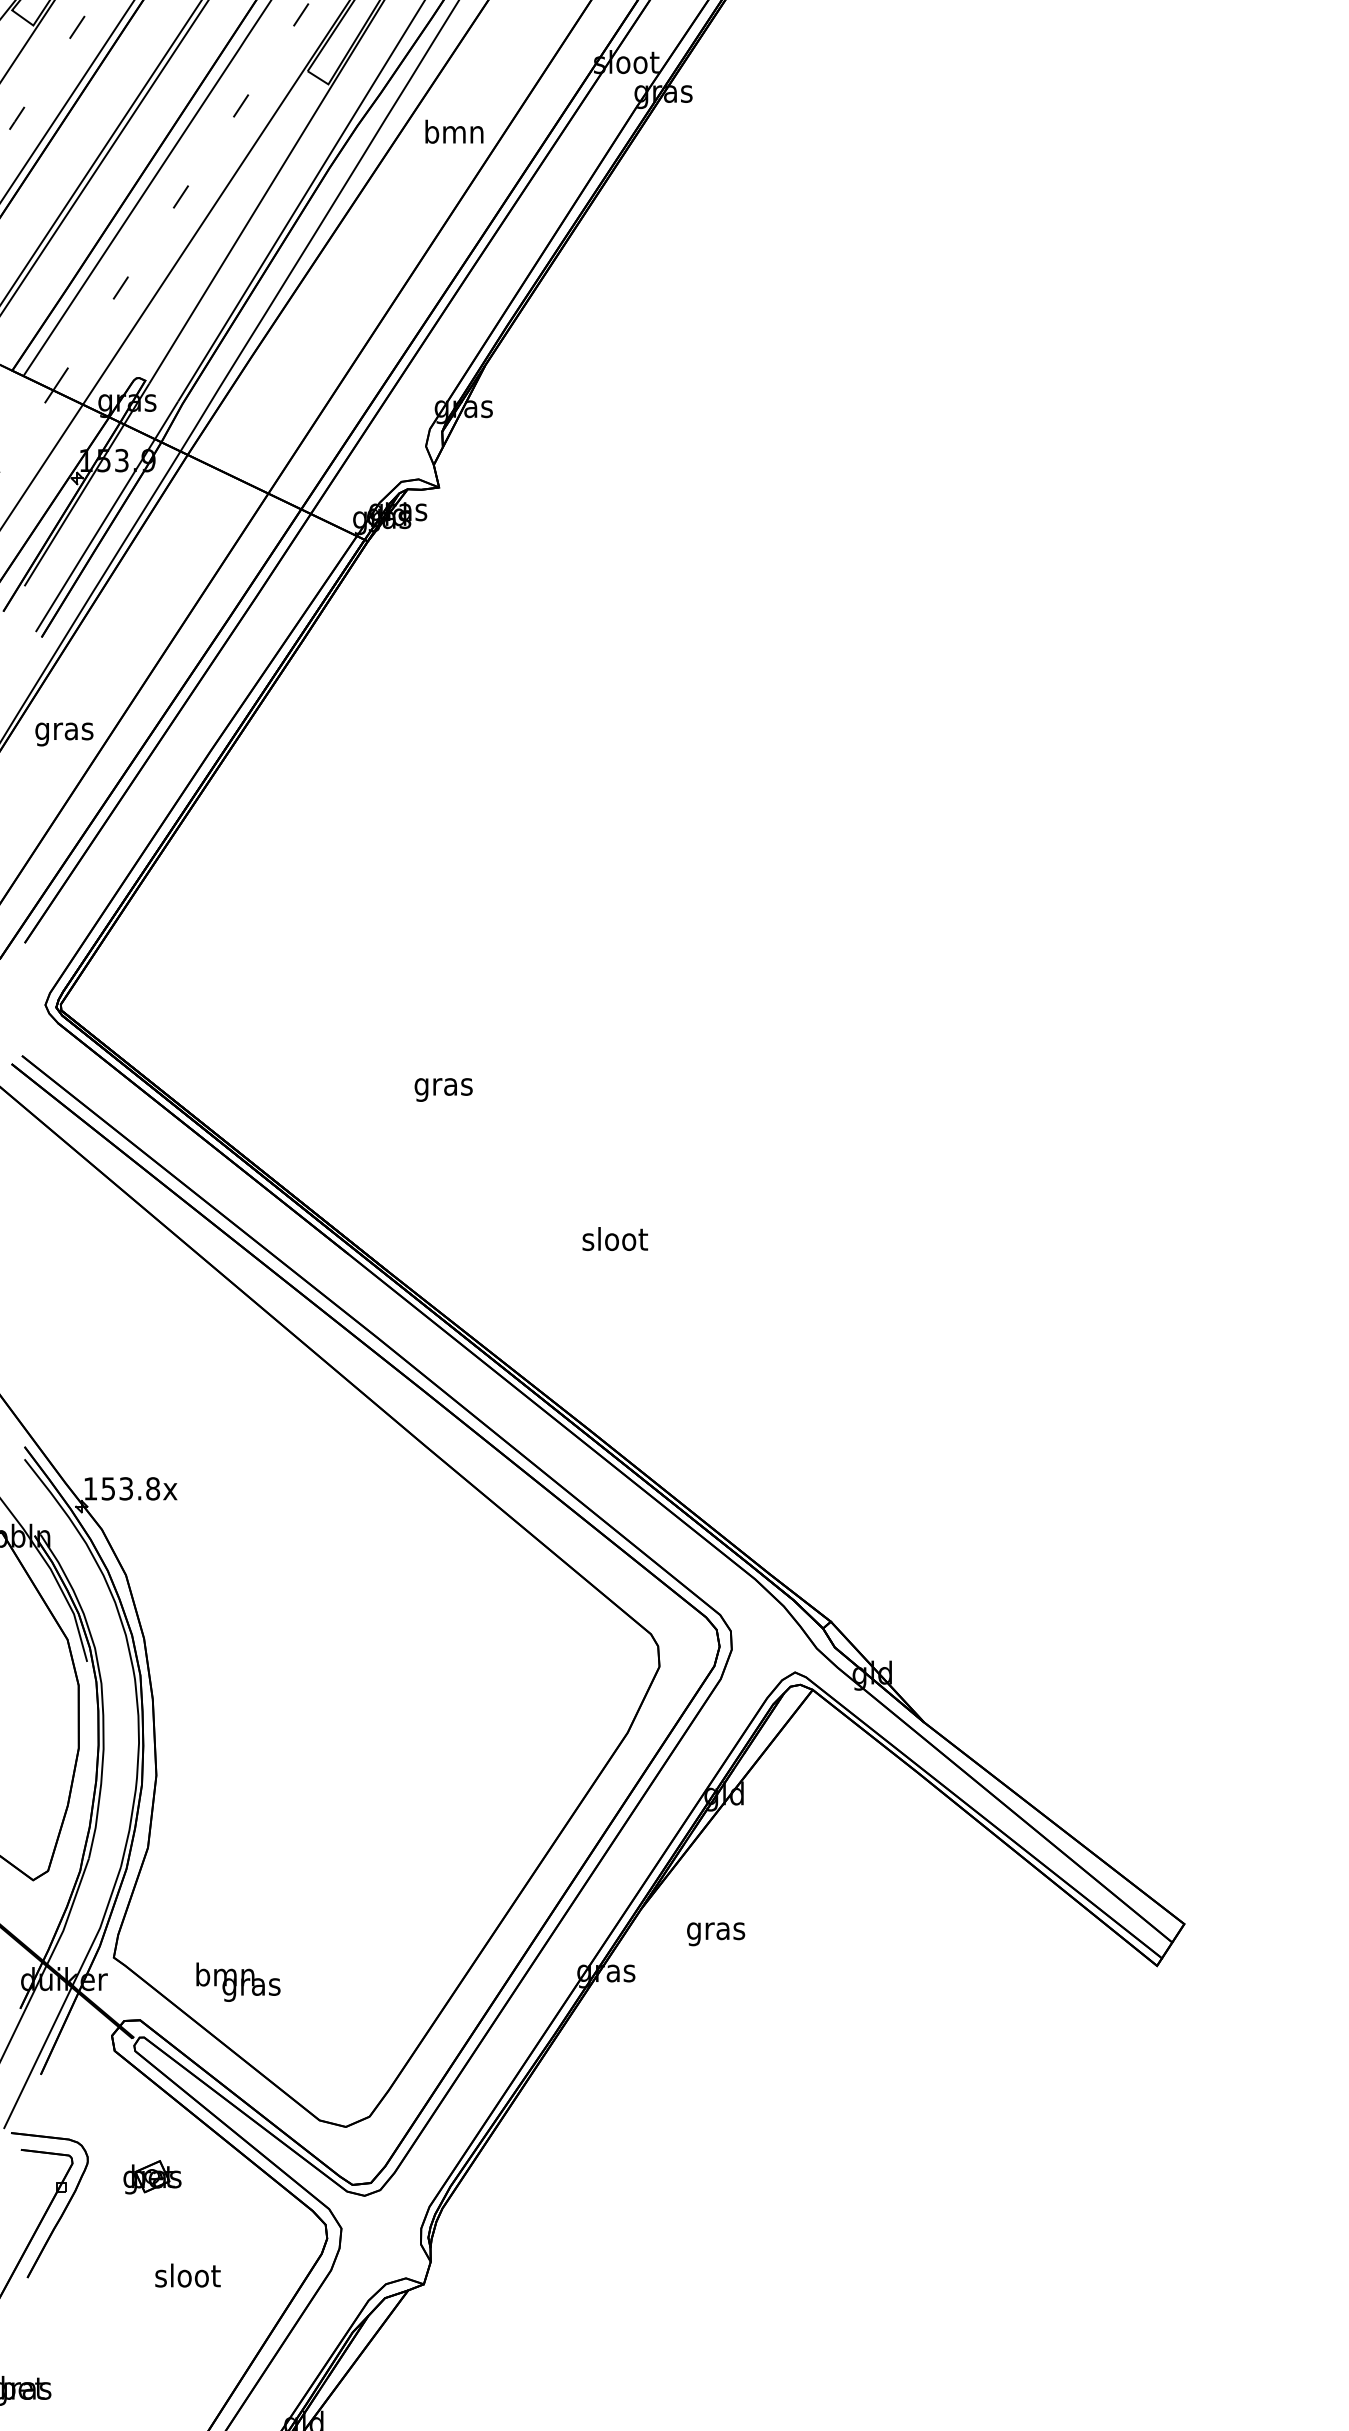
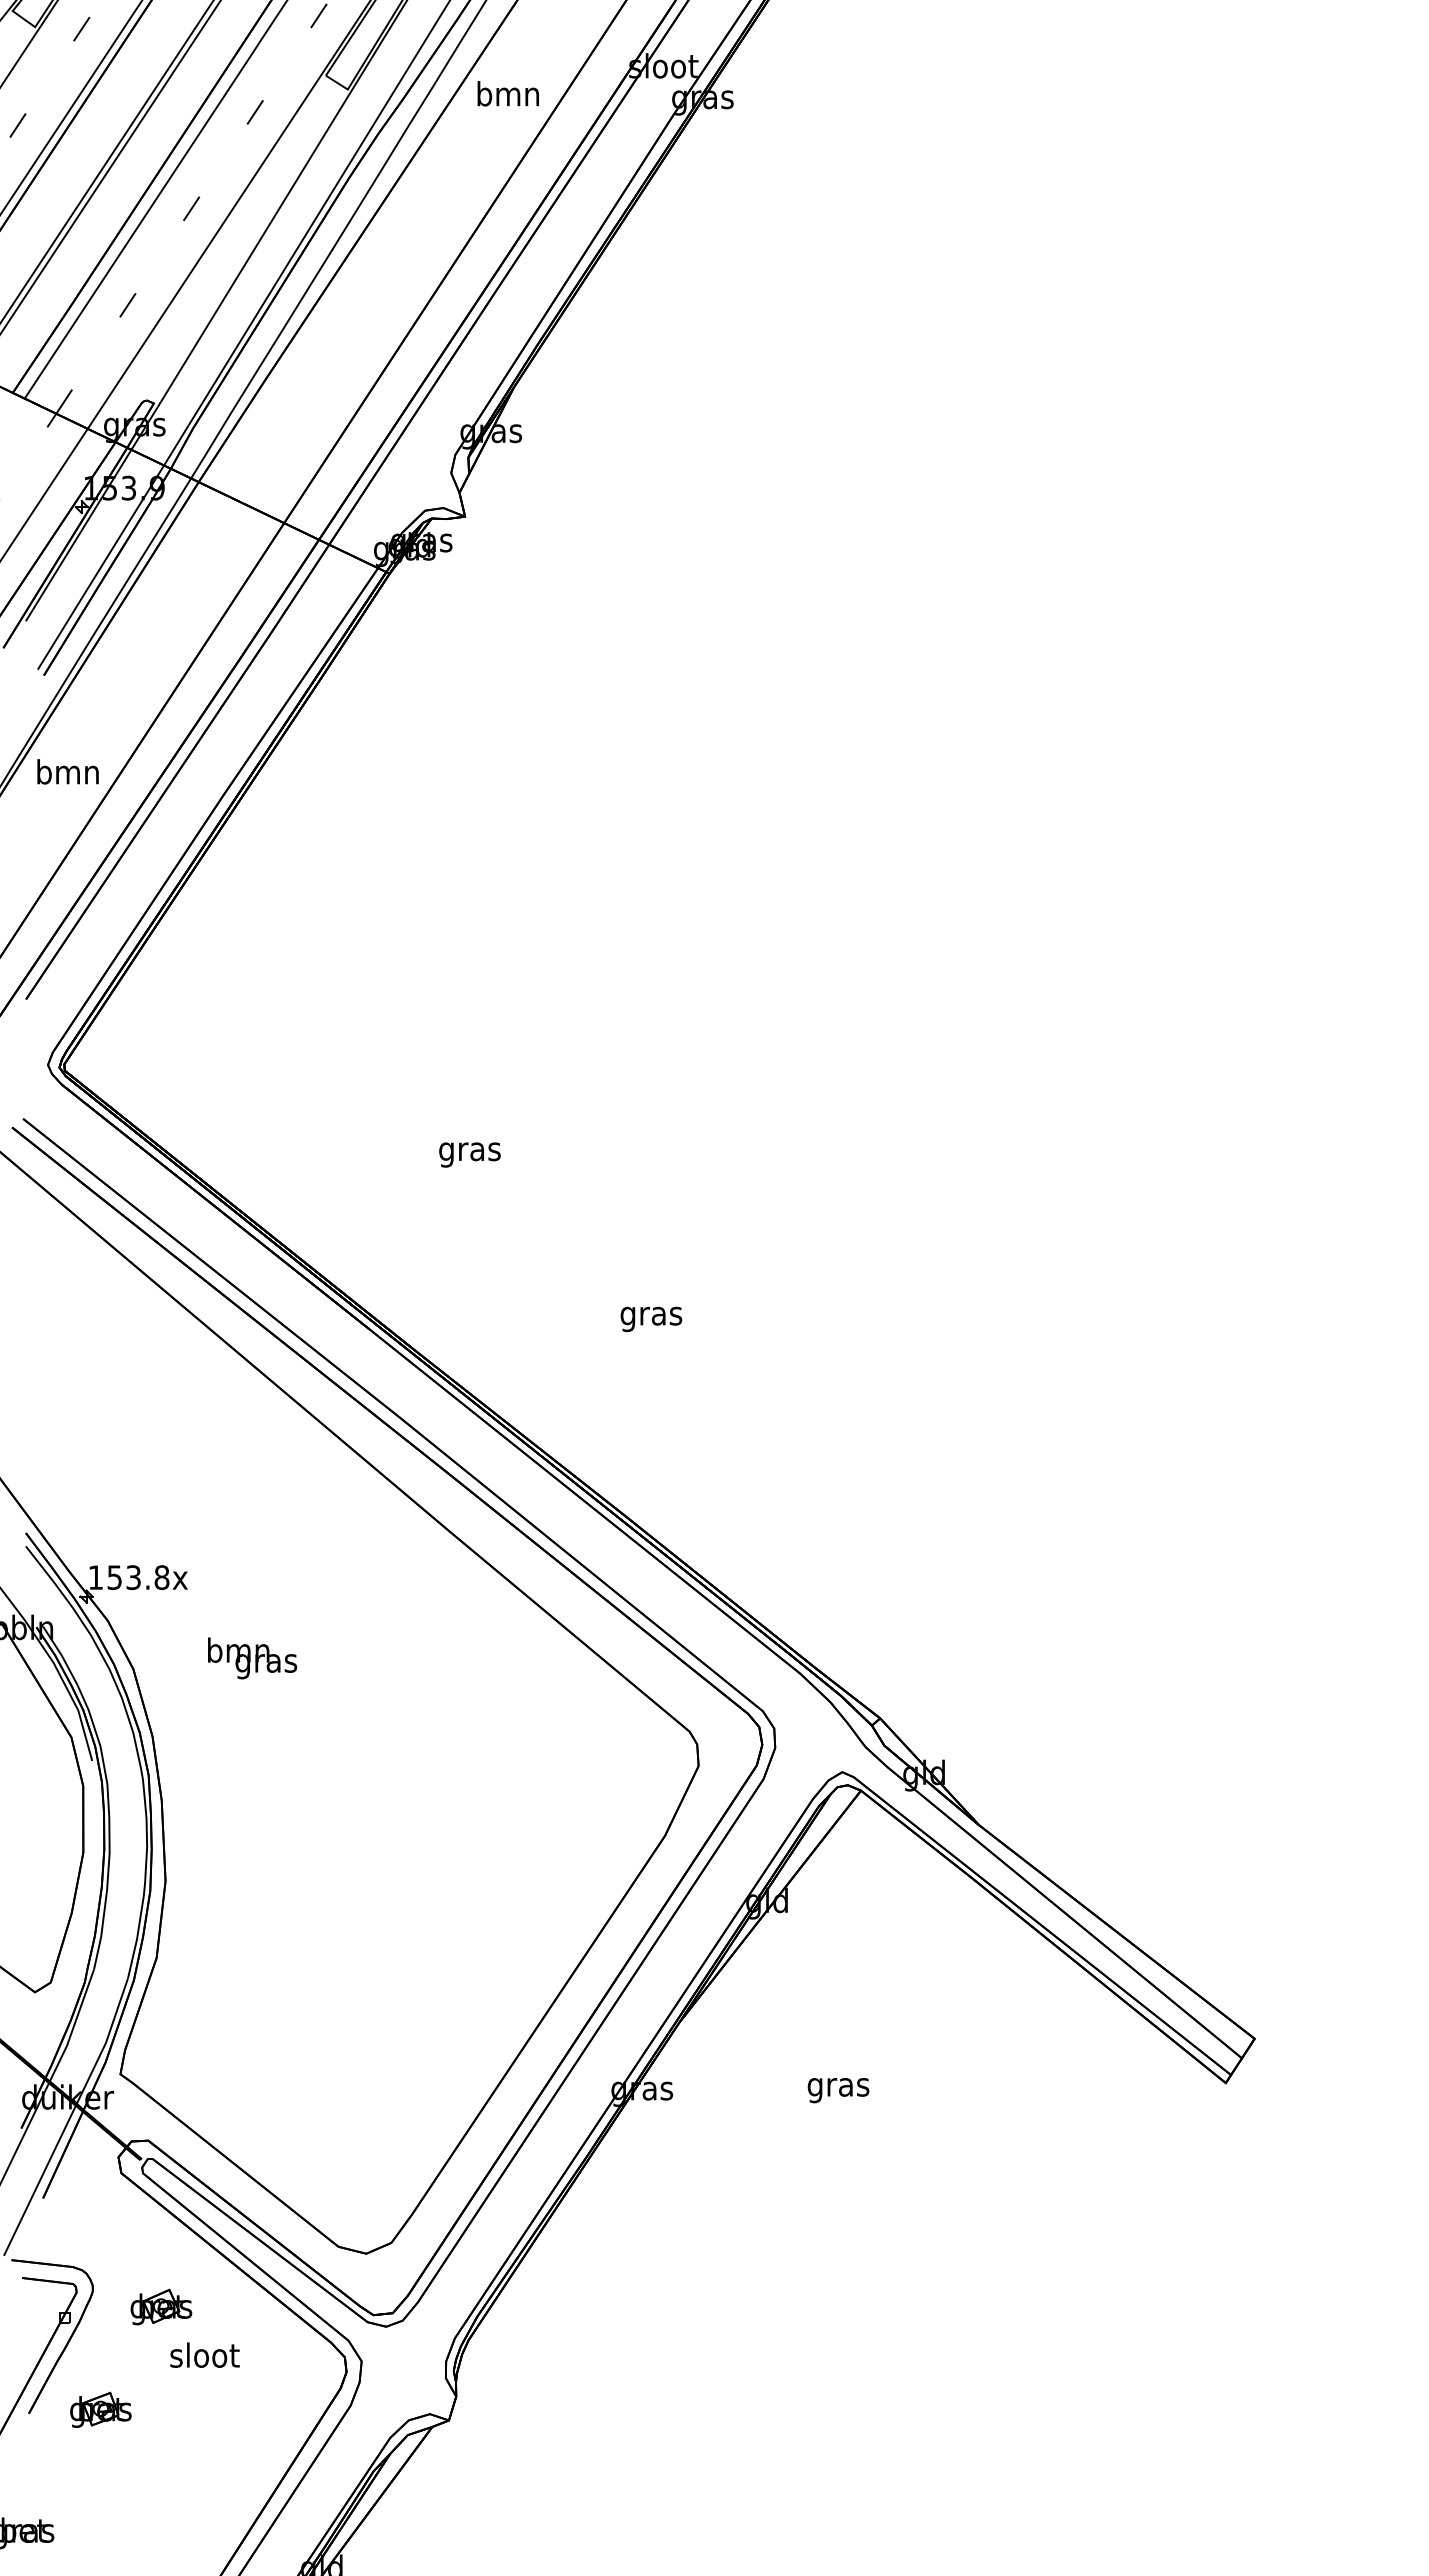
text: (453, 131) -> (507, 93), moved
text: (63, 730) -> (67, 774), gras -> bmn
text: (615, 1242) -> (651, 1316), sloot -> gras
text: (716, 1934) -> (838, 2090), moved
text: (238, 1982) -> (252, 1658), moved
part: (95, 2273) -> (100, 2409), added
text: (187, 2274) -> (204, 2354), moved

